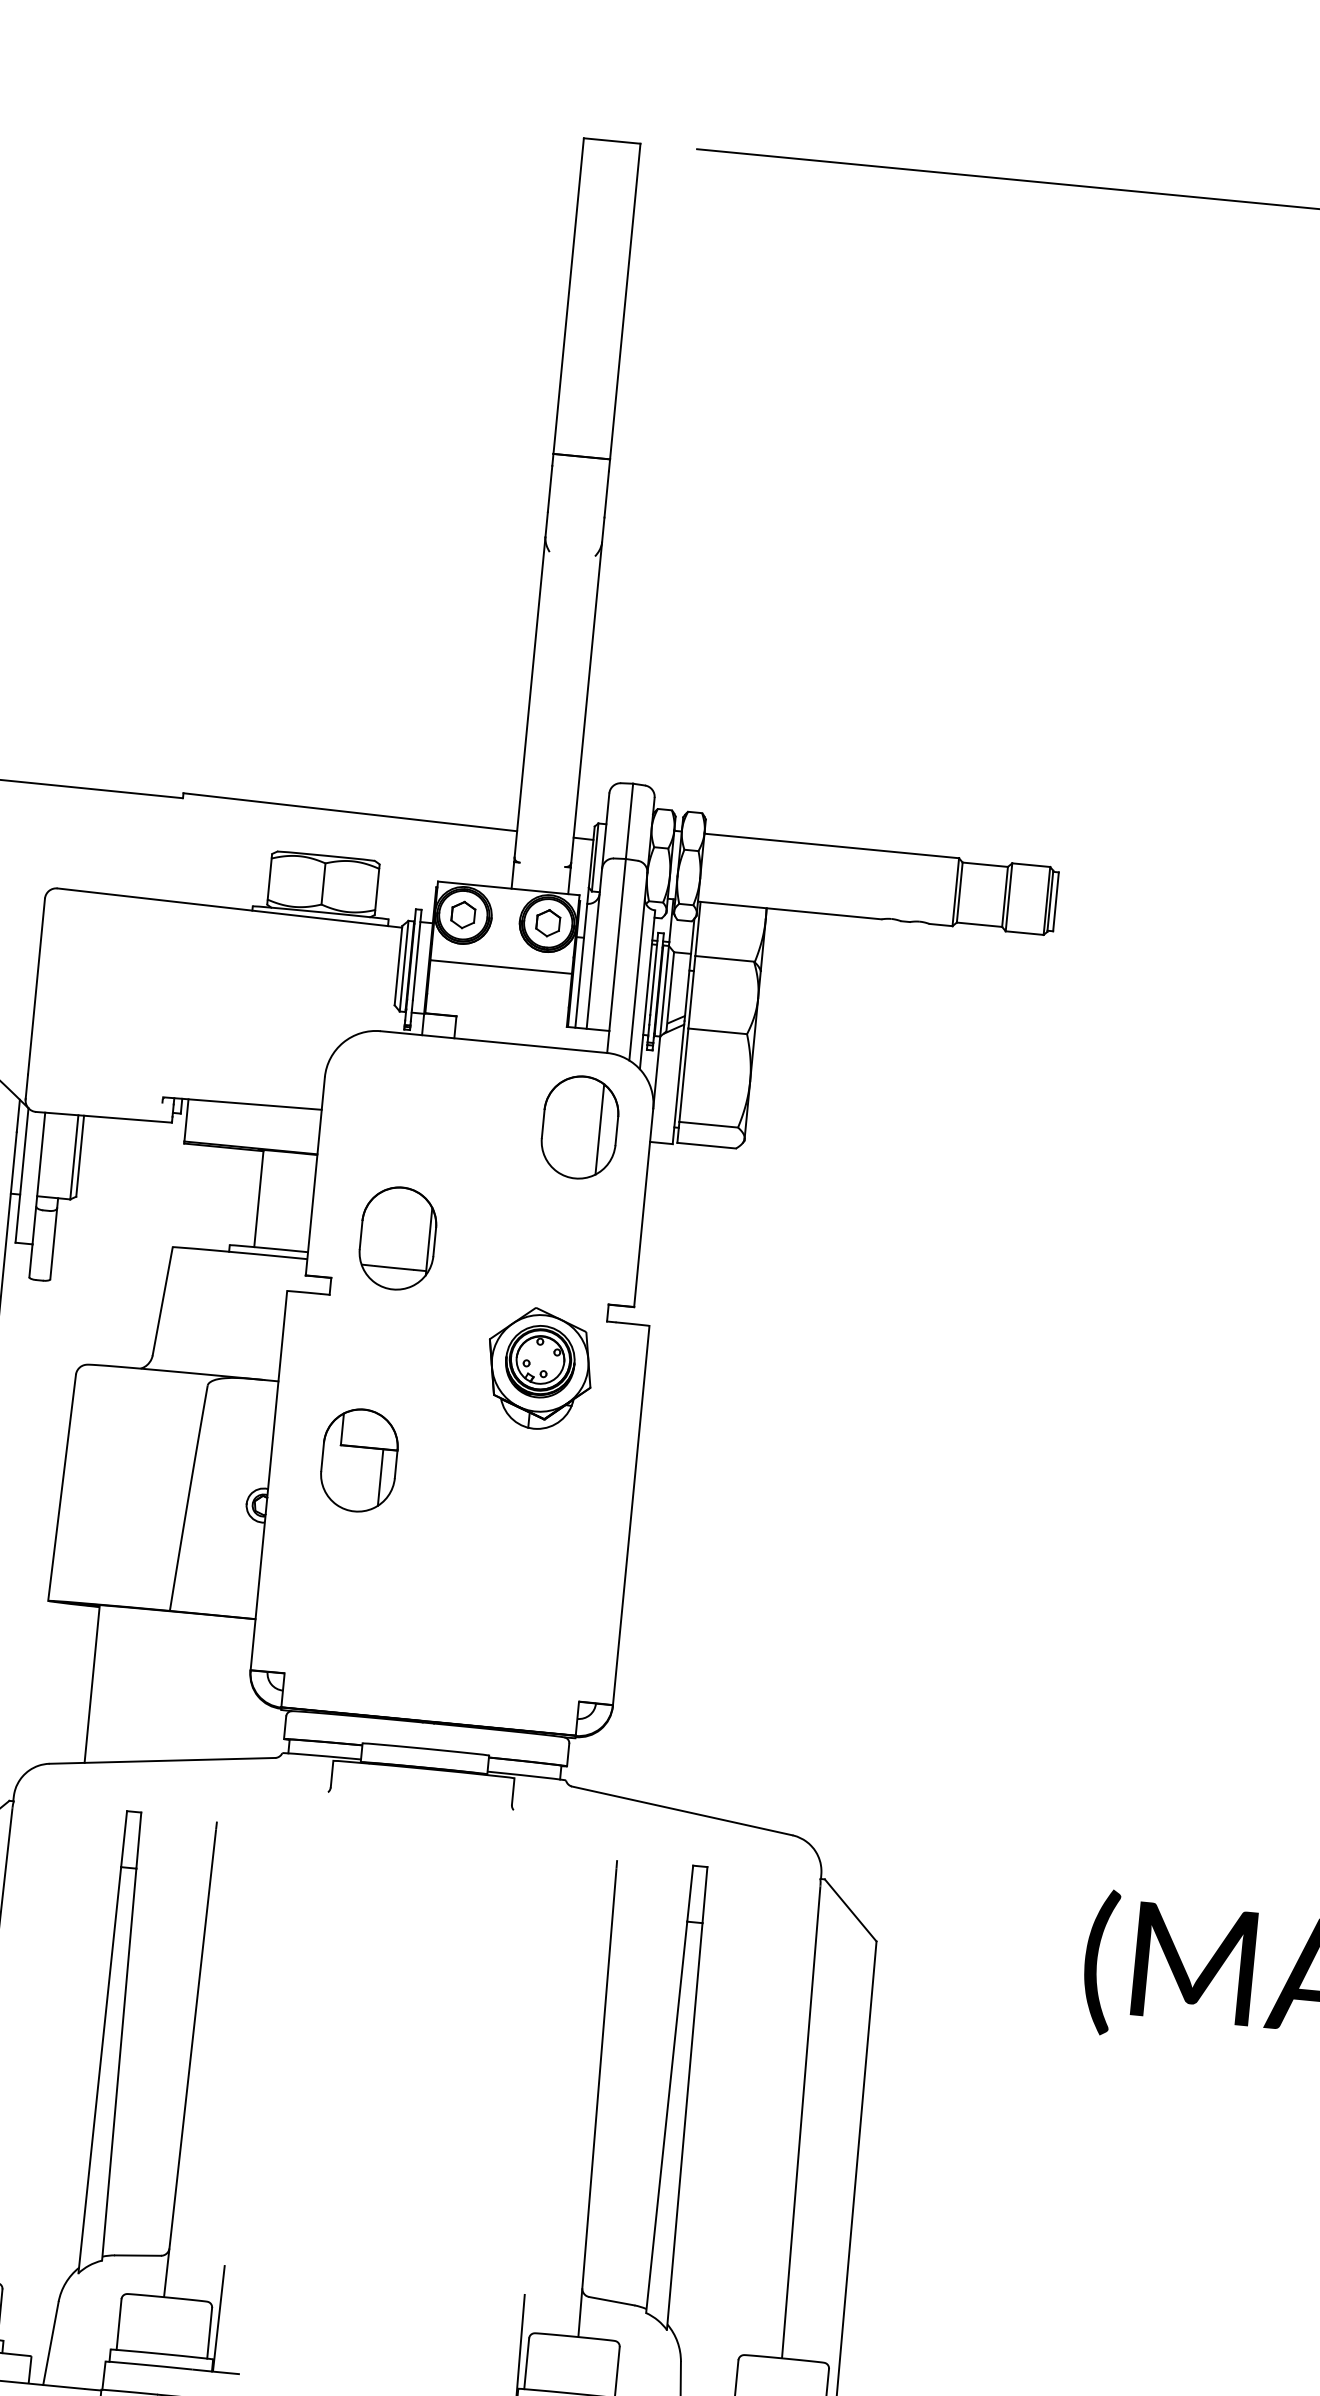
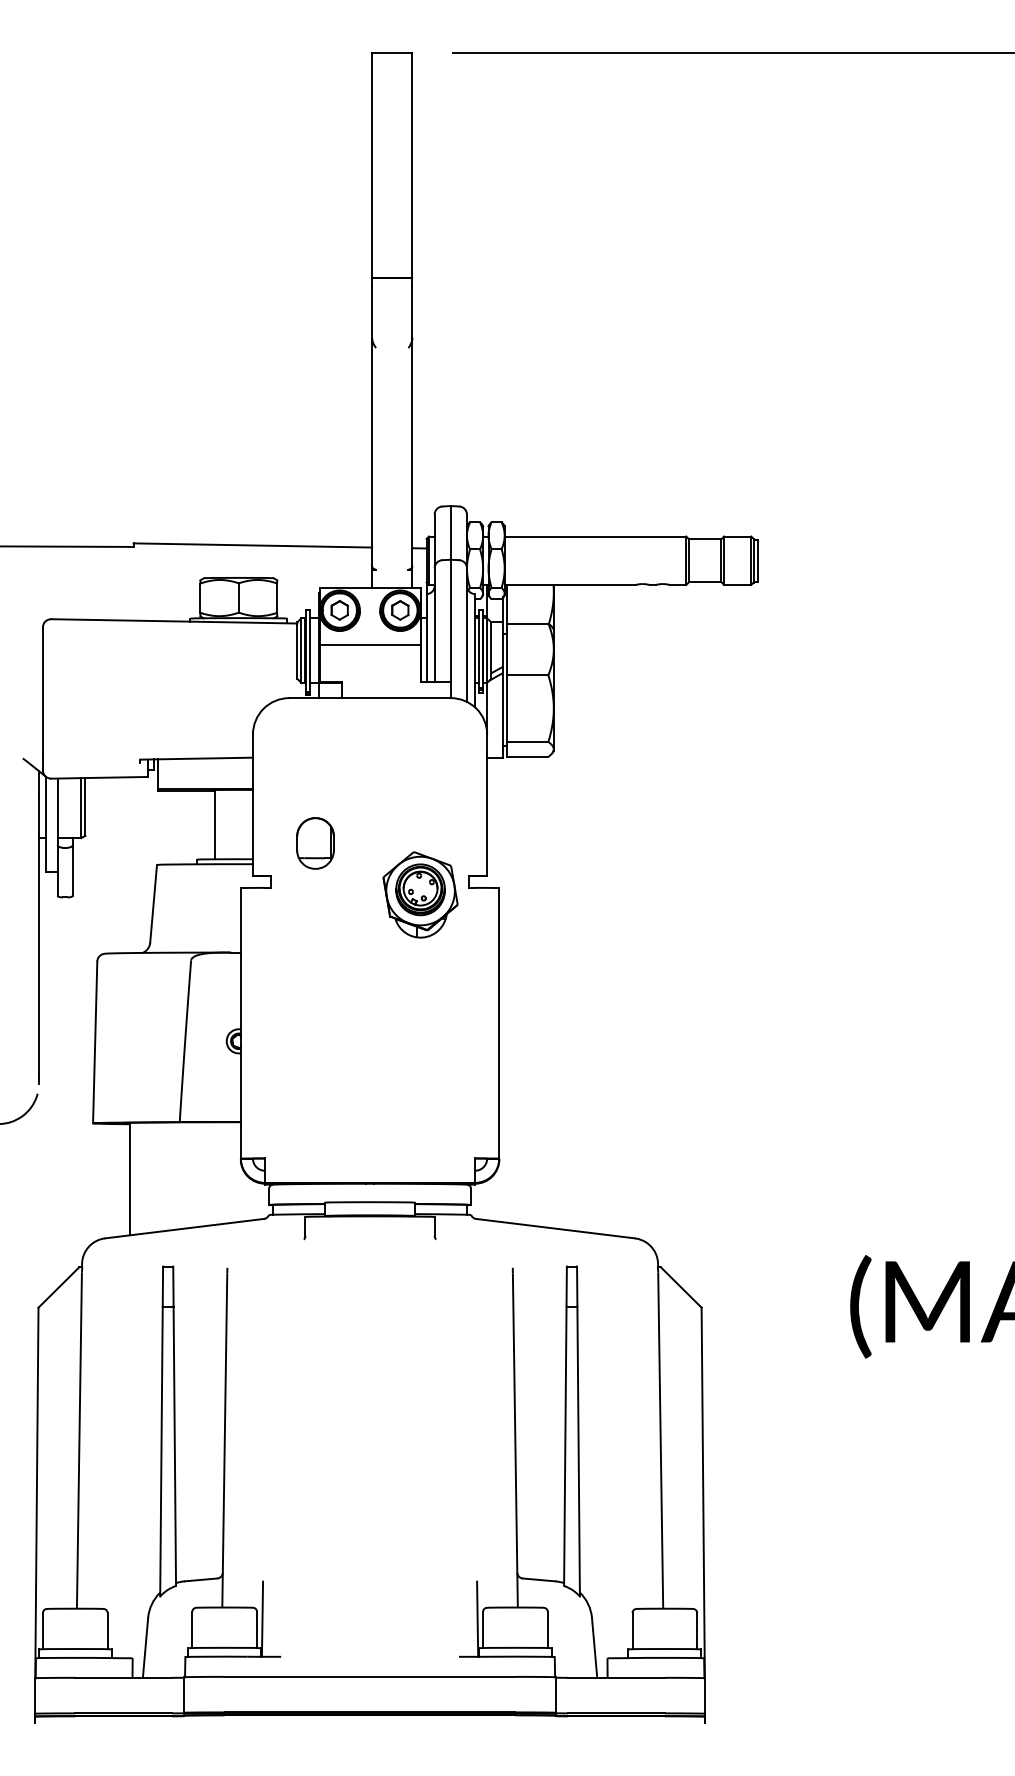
part: (579, 1127) -> (436, 752), removed
part: (397, 1238) -> (315, 843), size x0.7
part: (539, 1368) -> (420, 894), moved
part: (359, 1459) -> (303, 1002), removed

